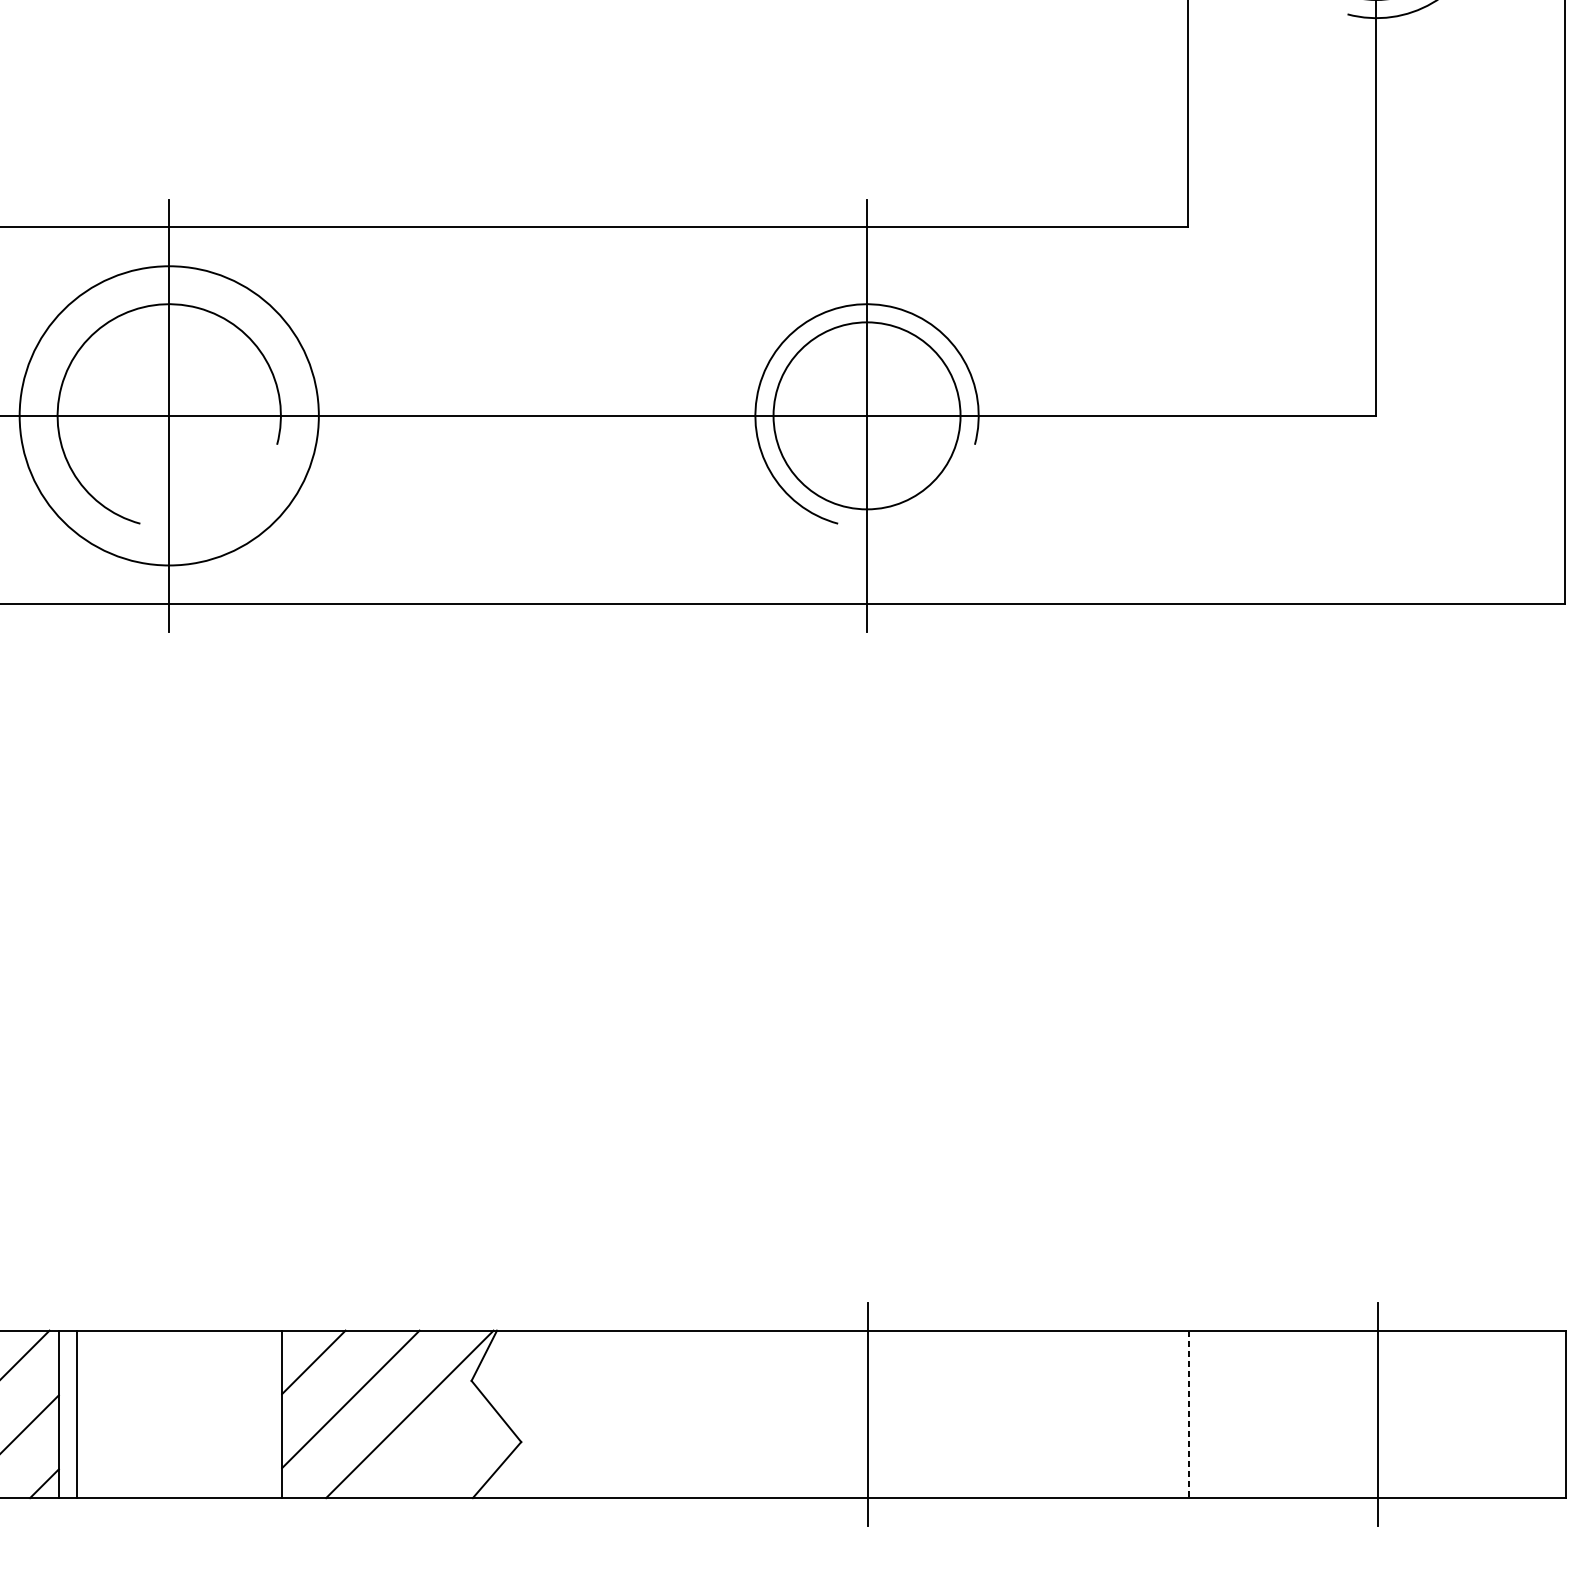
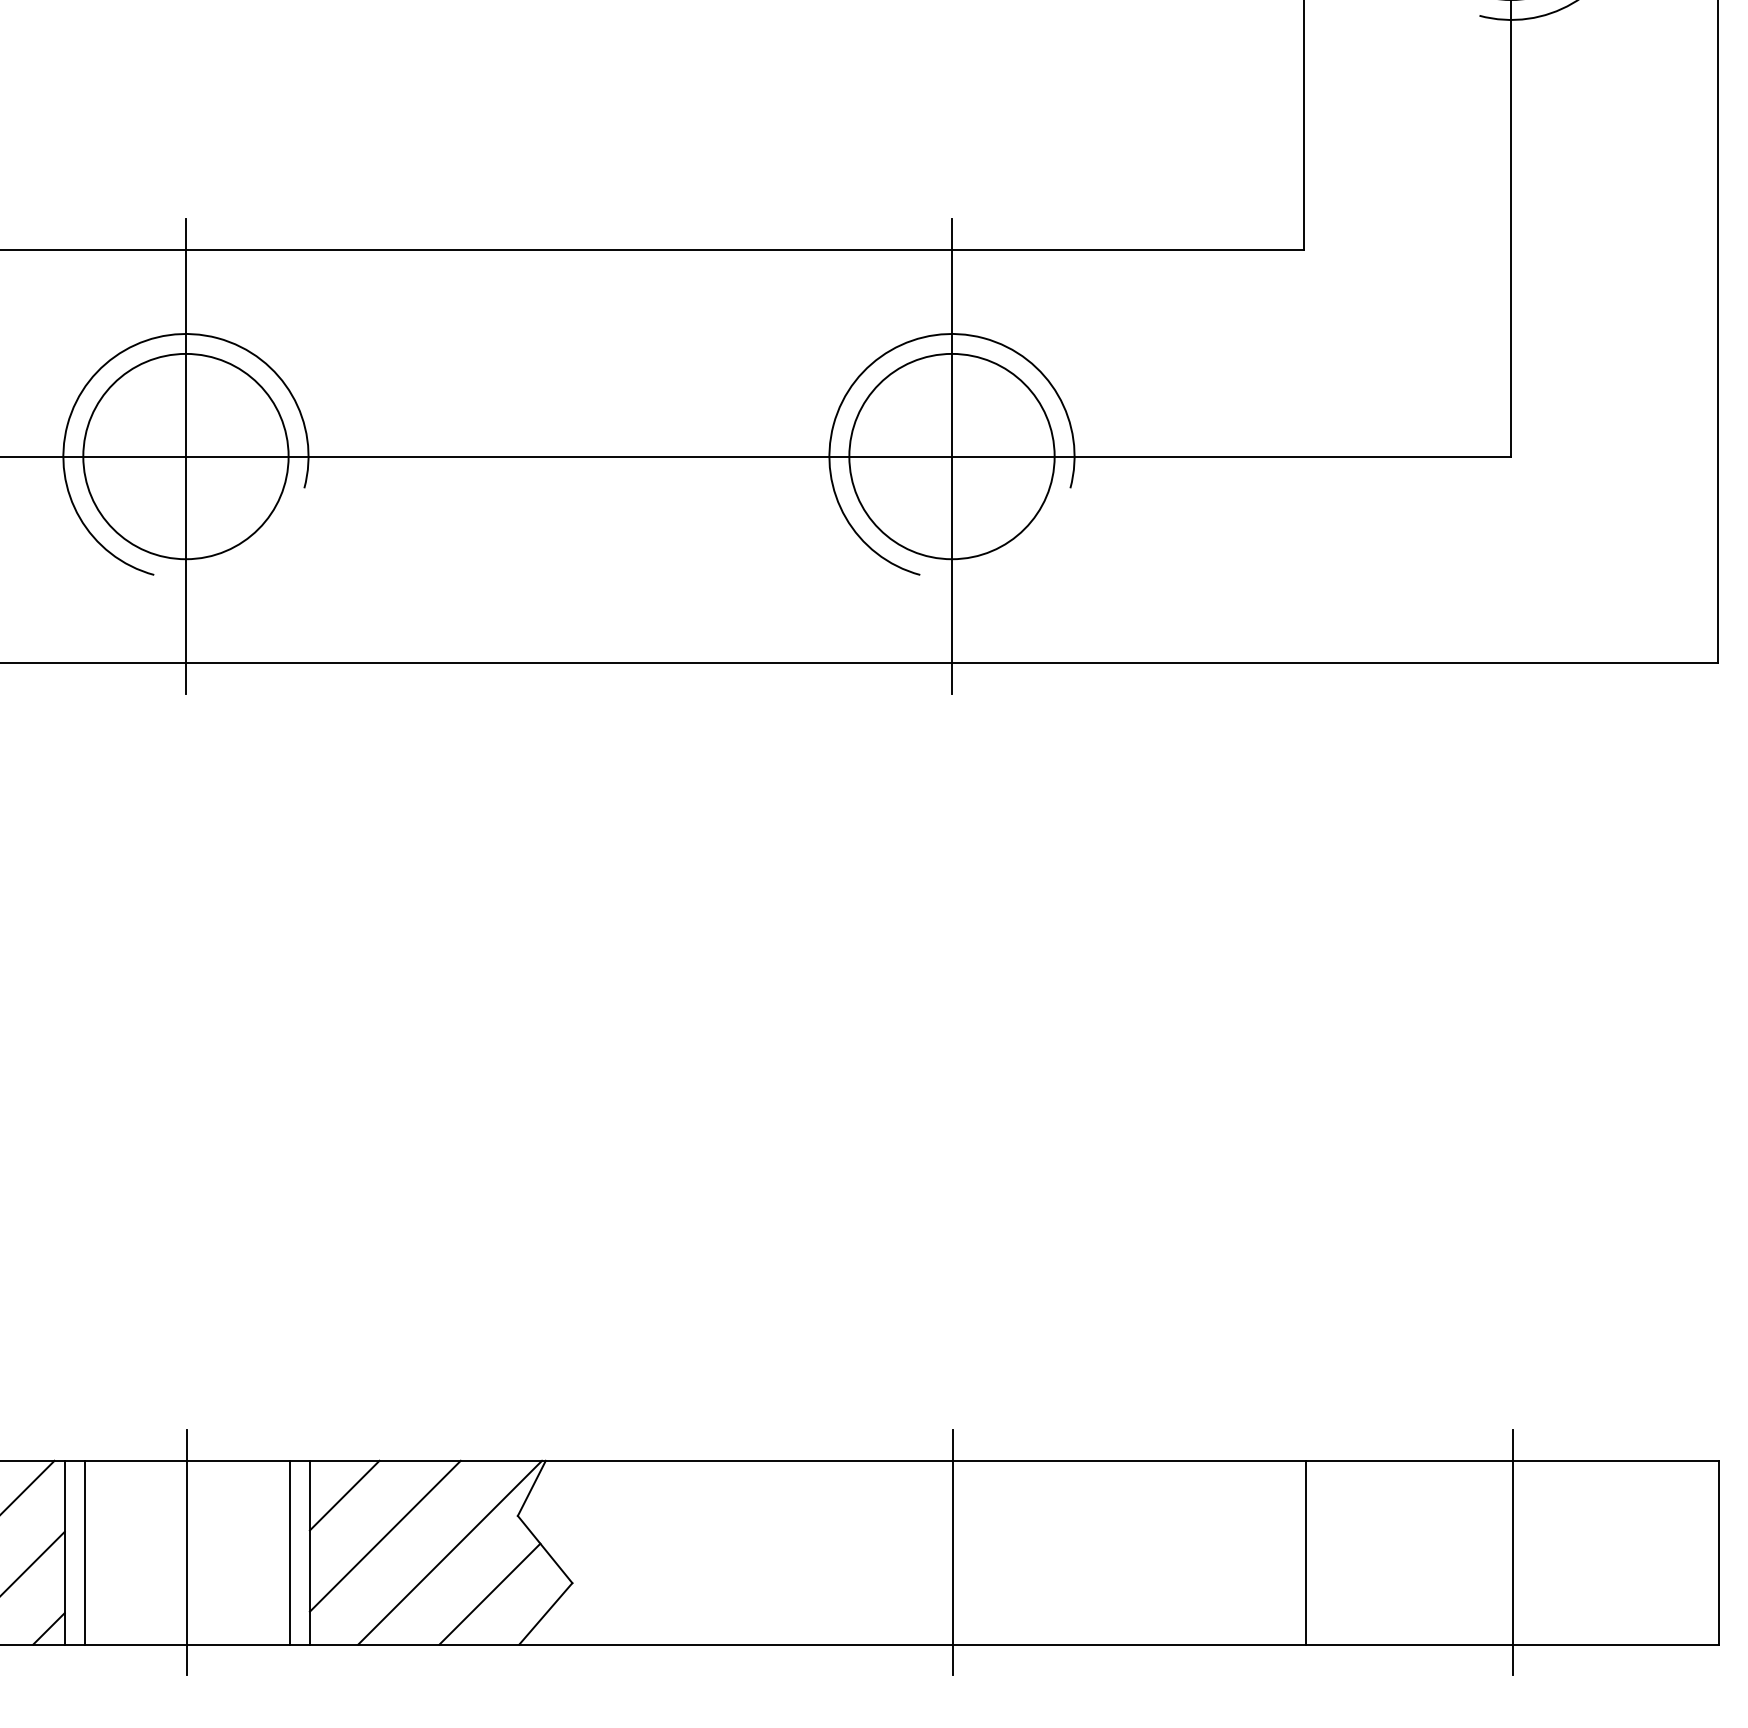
circle: (168, 415) -> (185, 456), size x0.62
line: (170, 1414) -> (187, 1552), added
line: (264, 1414) -> (290, 1552), added
line: (1189, 1414) -> (1305, 1552), dashed -> solid
line: (445, 1451) -> (489, 1593), added

